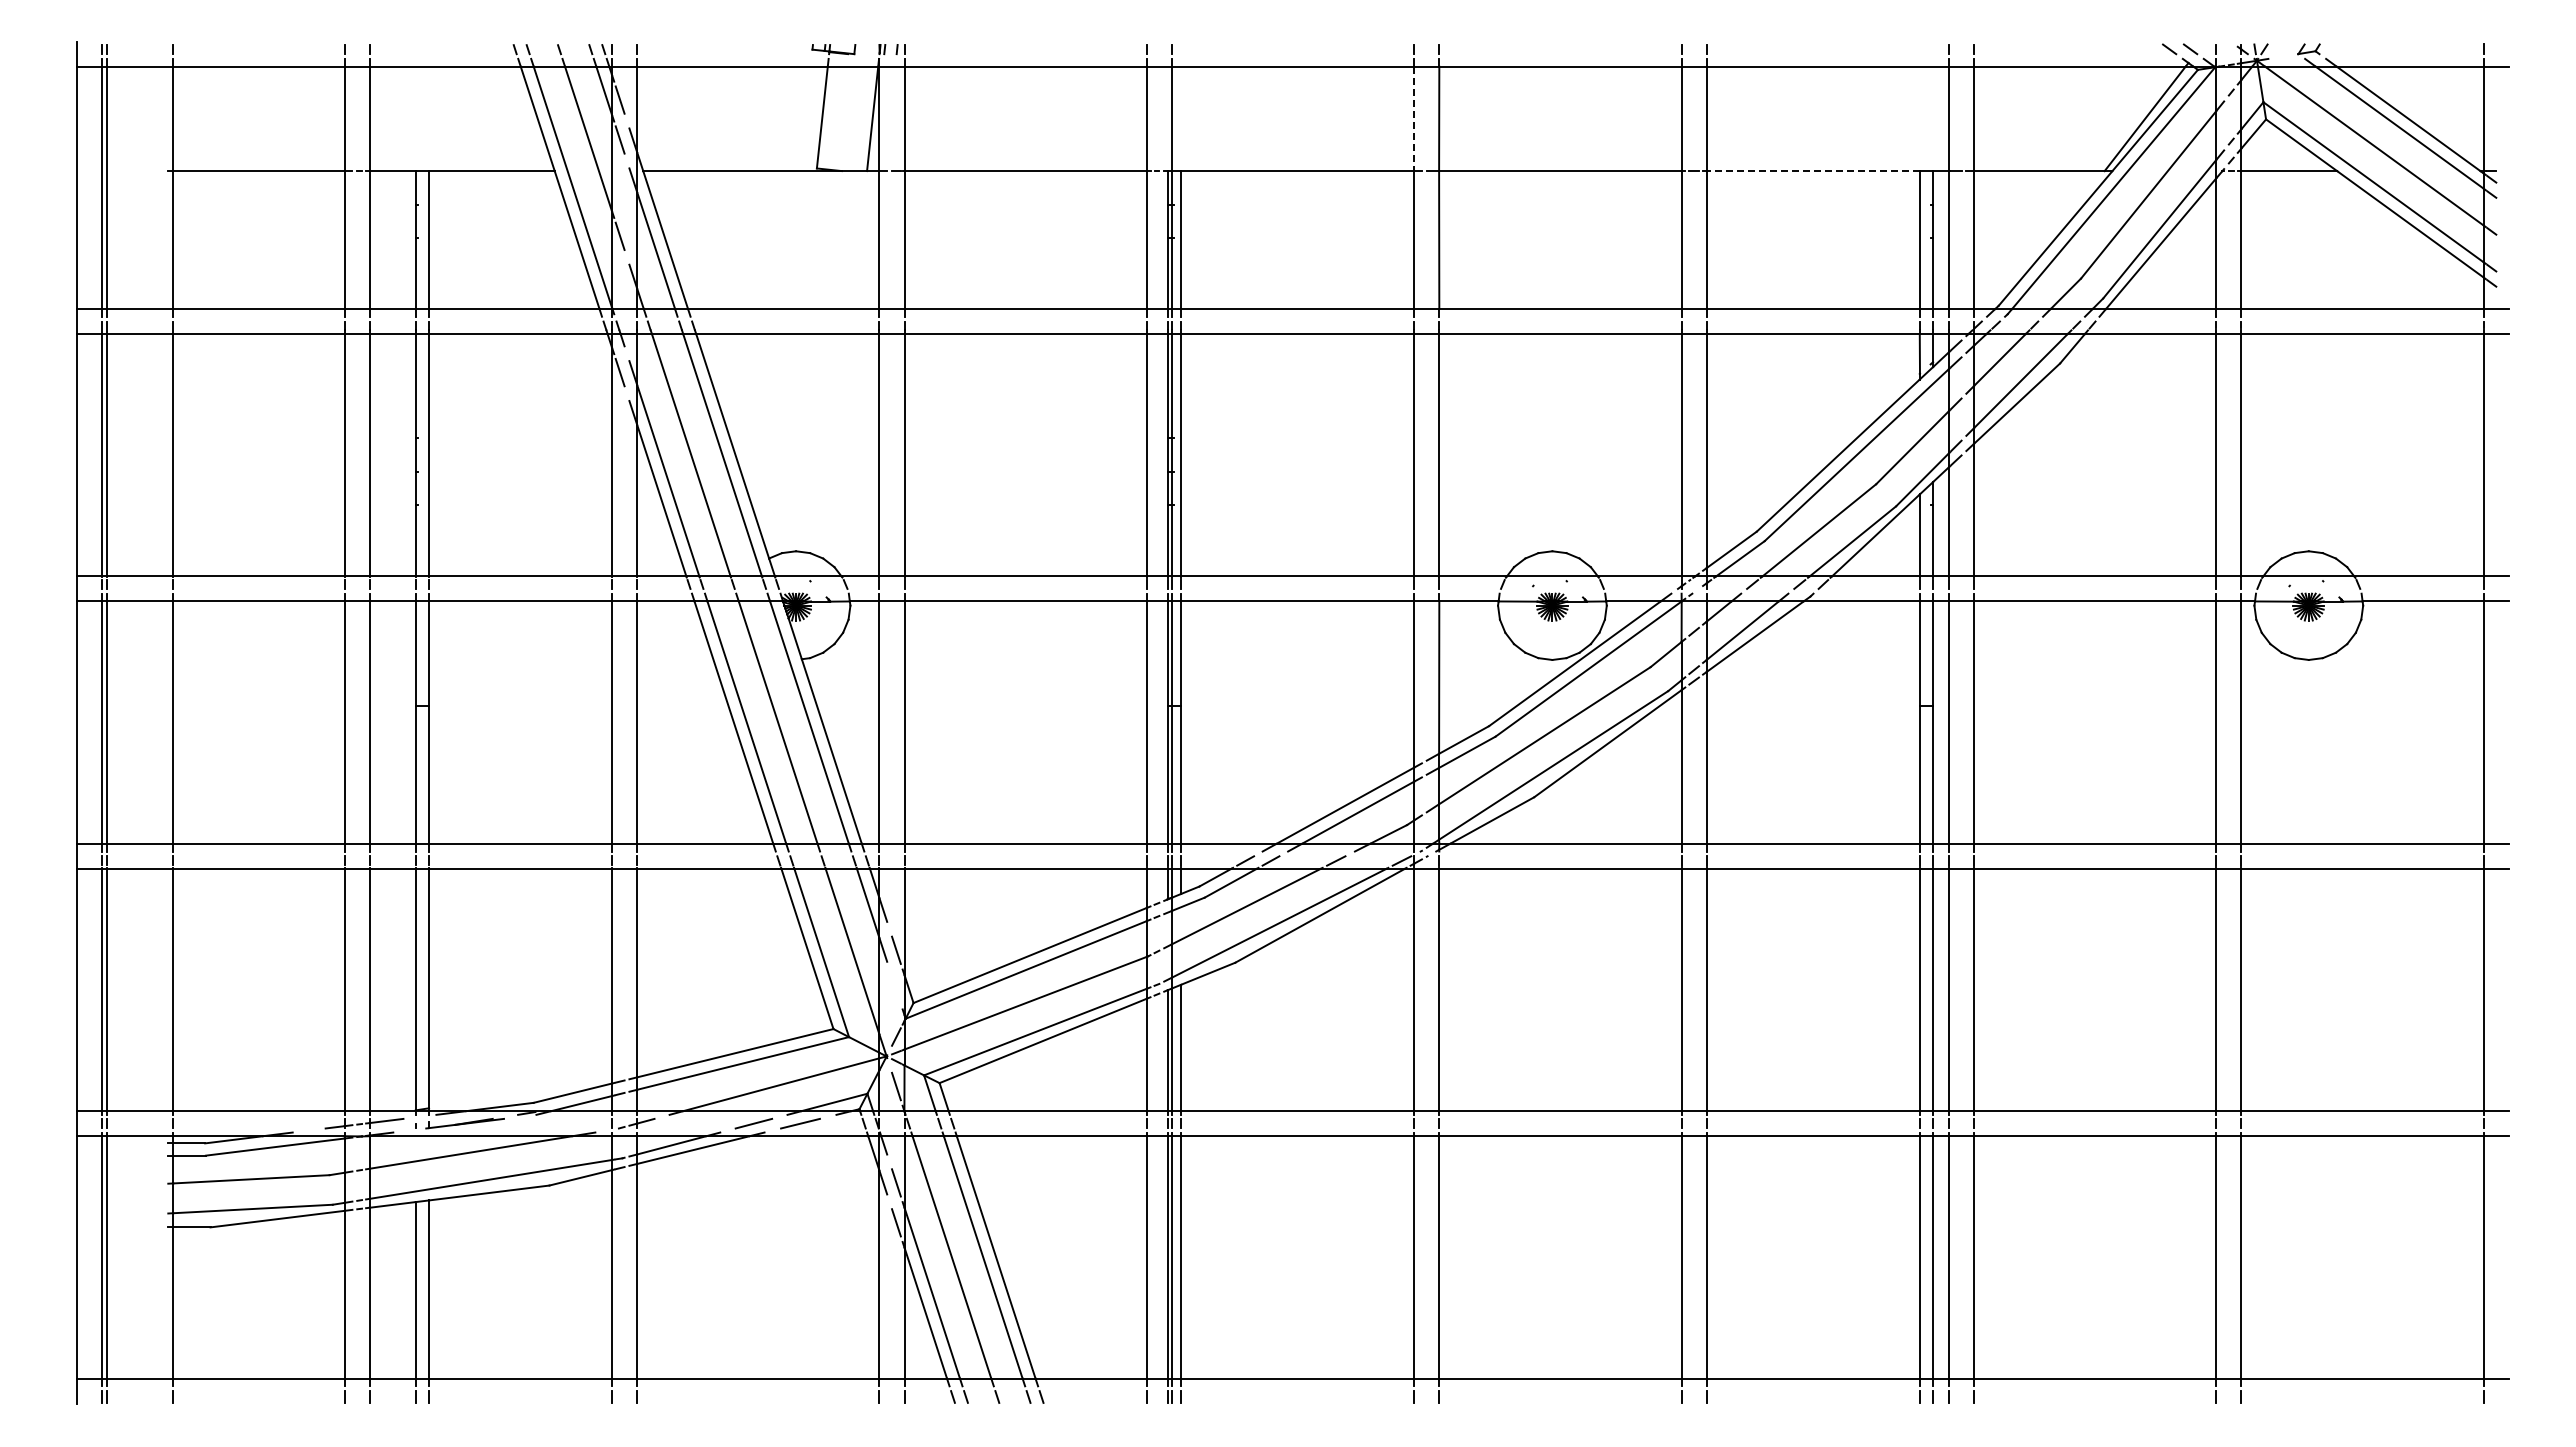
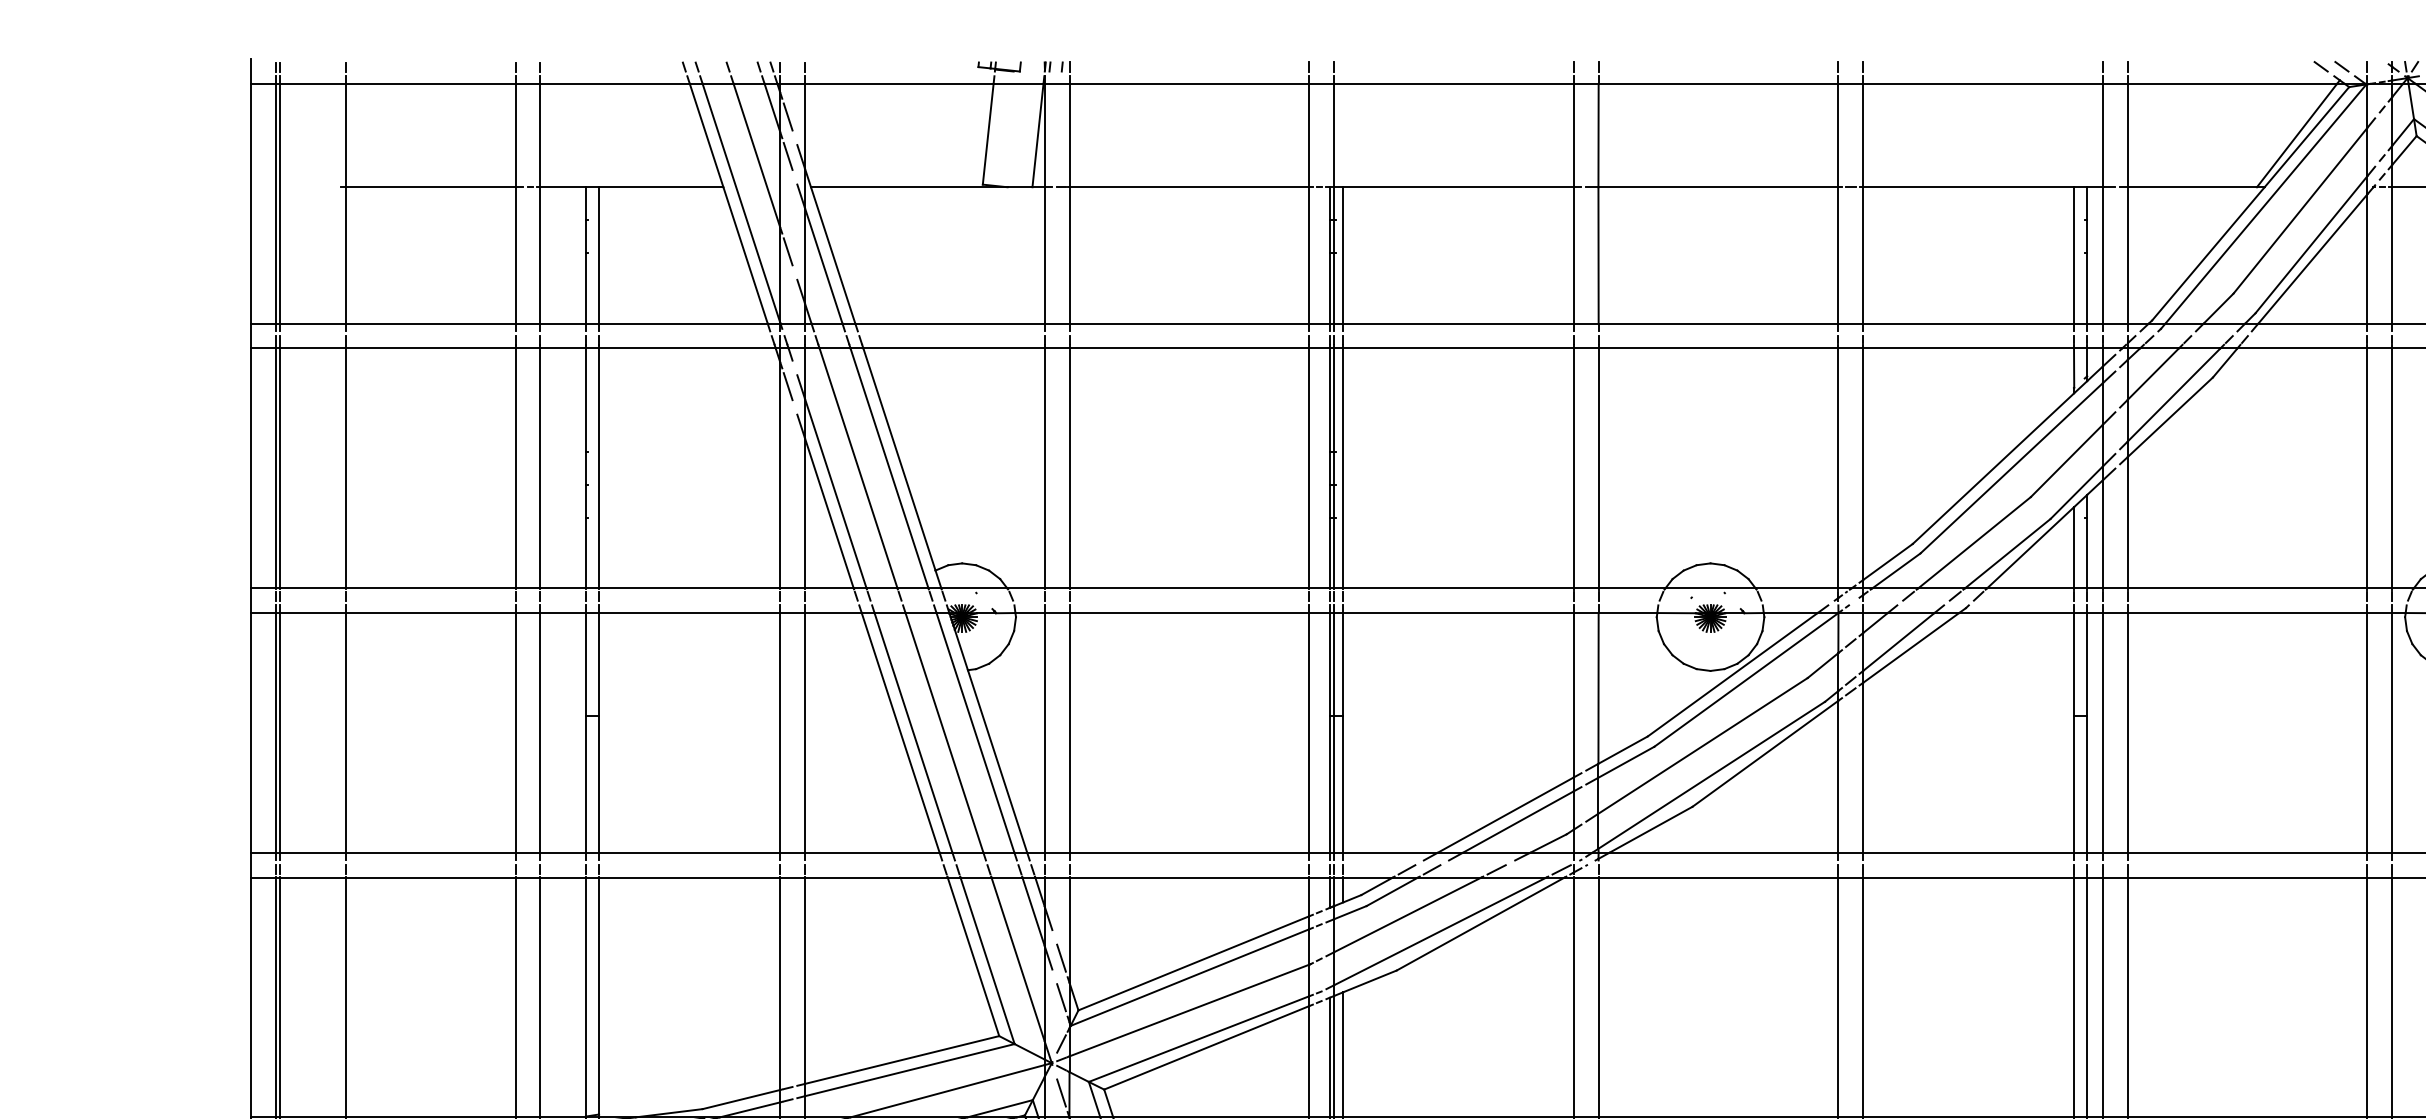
line: (1414, 119) -> (1574, 136), dashed -> solid
line: (1813, 171) -> (1968, 187), dashed -> solid
line: (896, 989) -> (1061, 996), added

